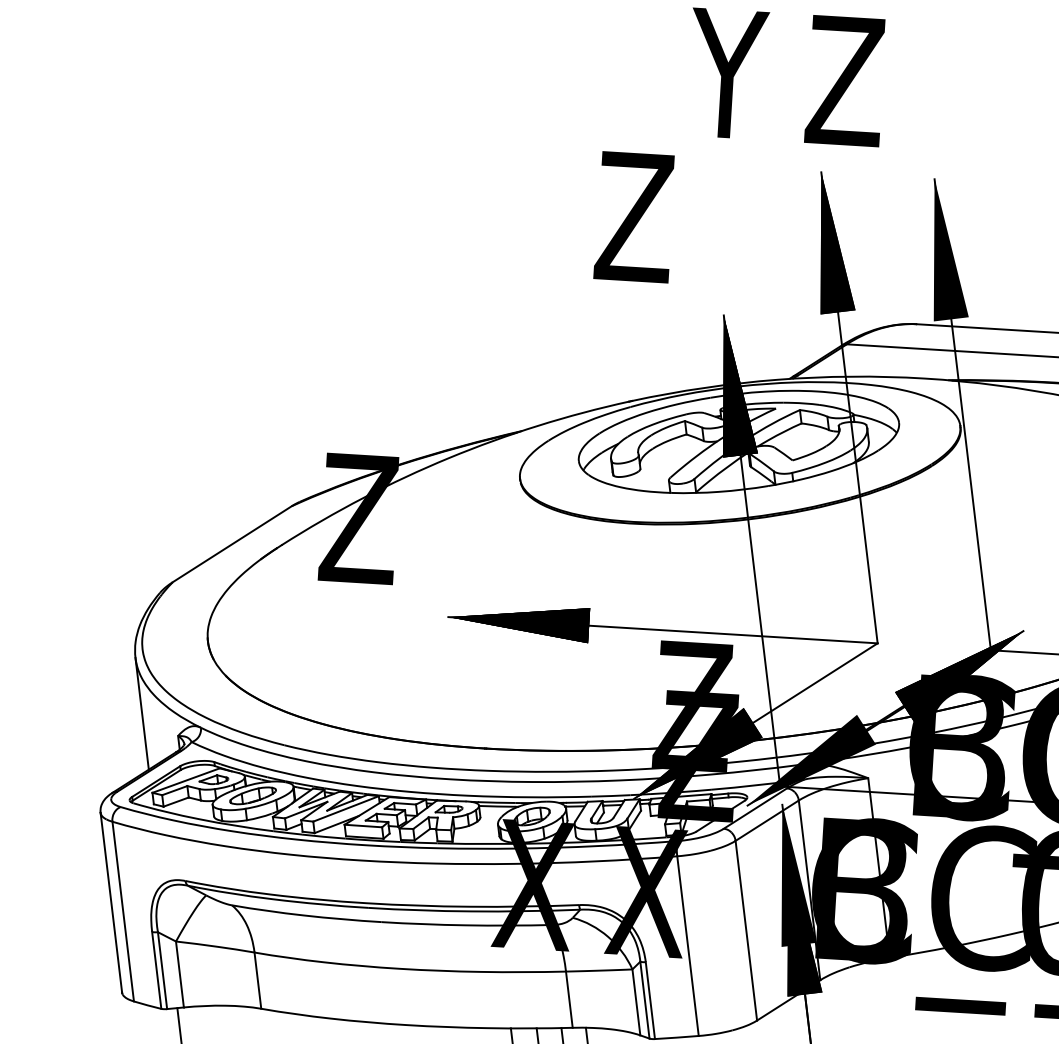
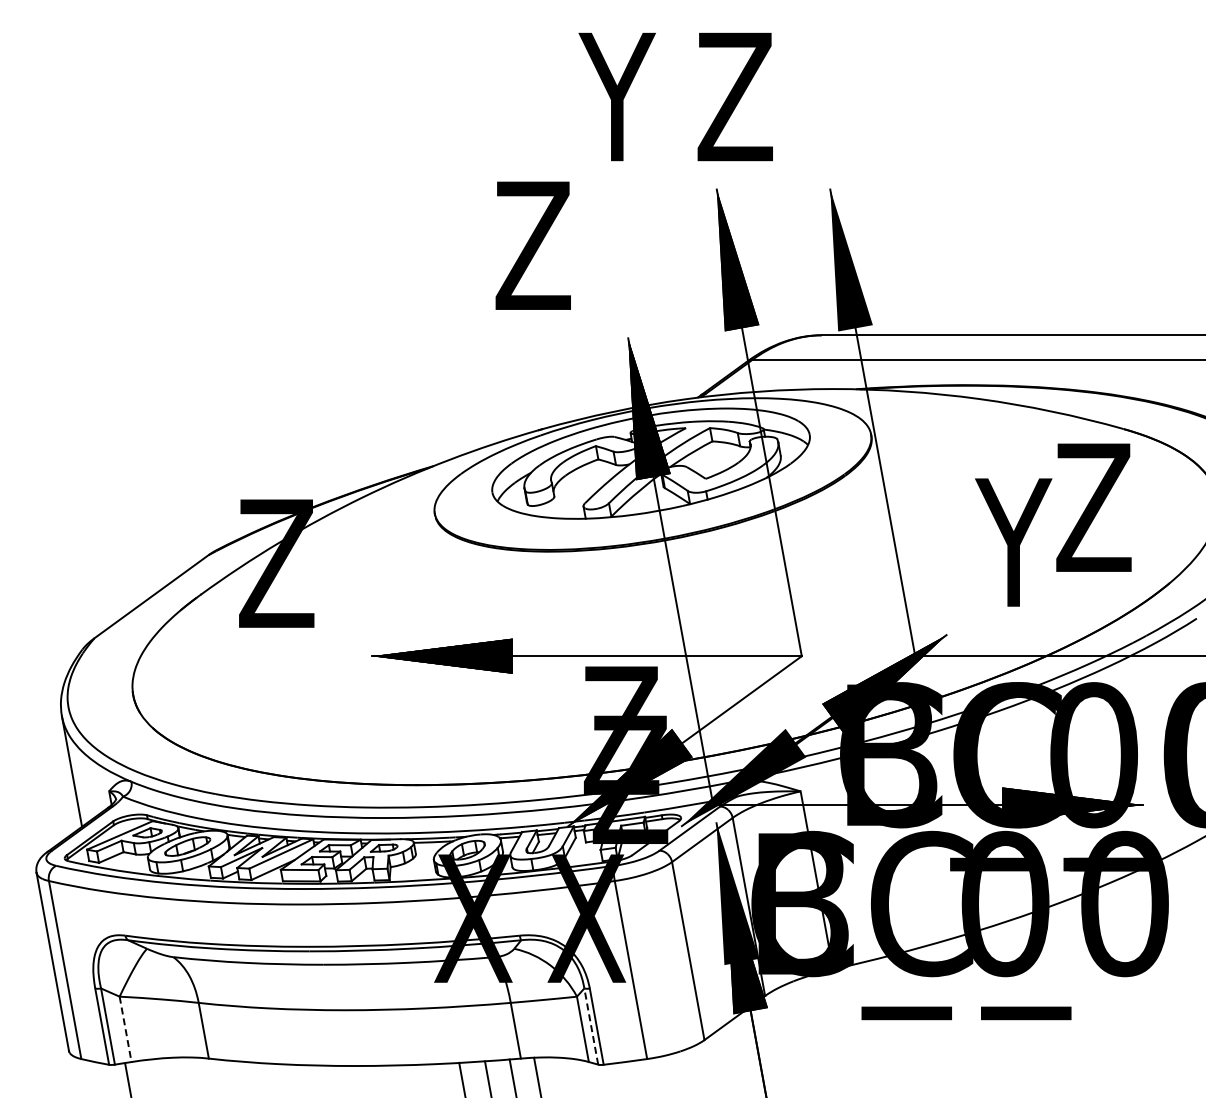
line: (179, 974) -> (125, 1029), solid -> dashed
line: (645, 1000) -> (591, 1026), solid -> dashed

